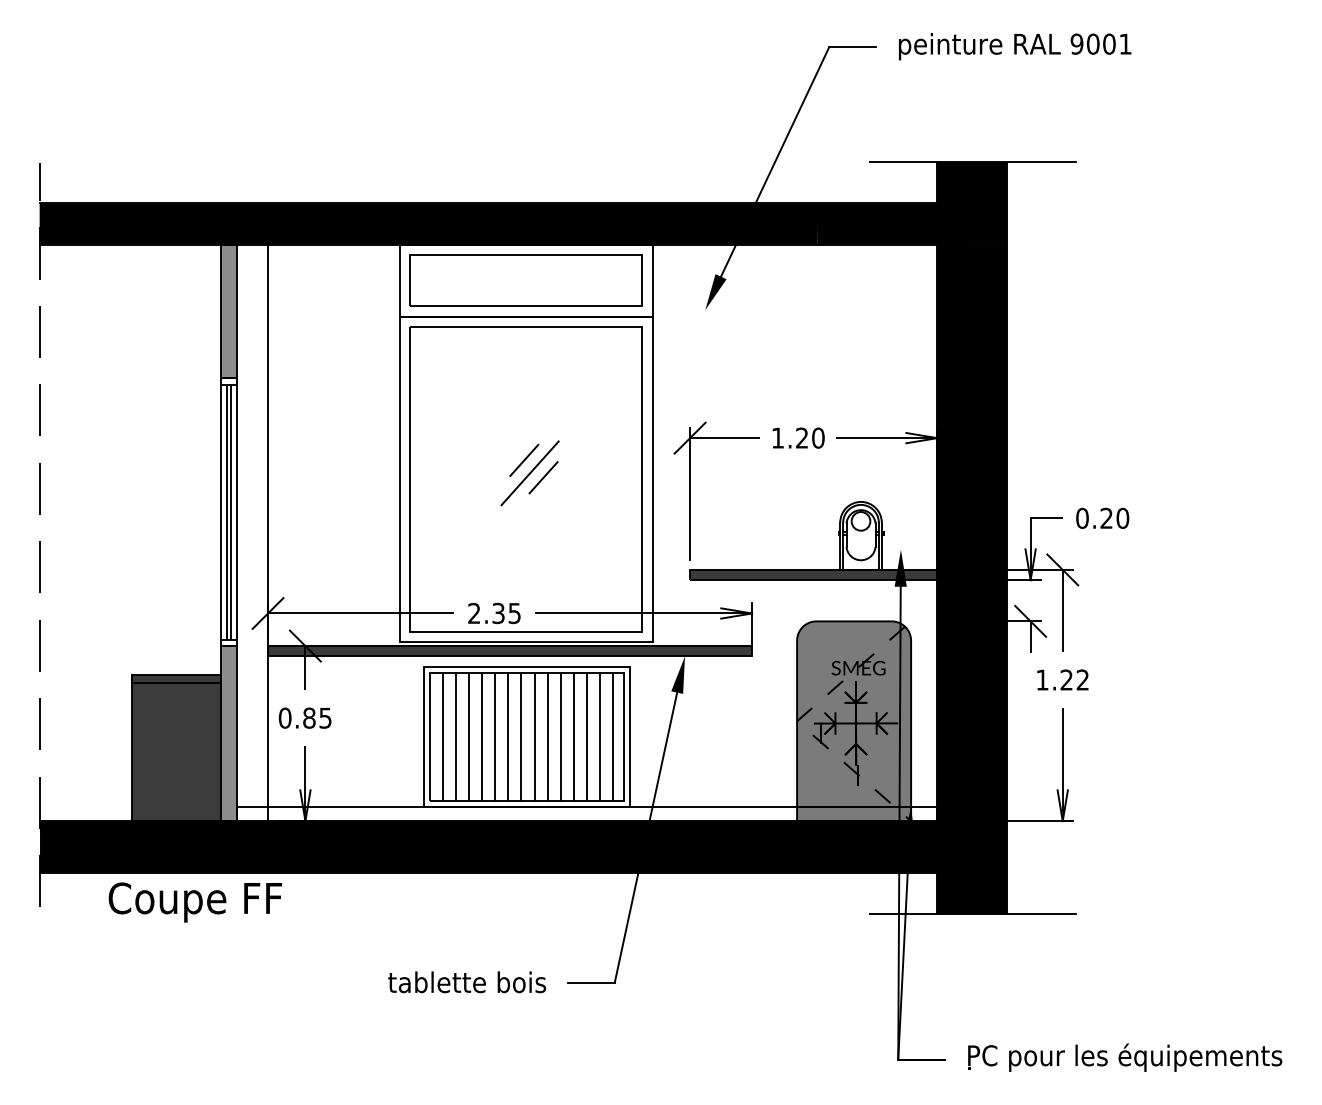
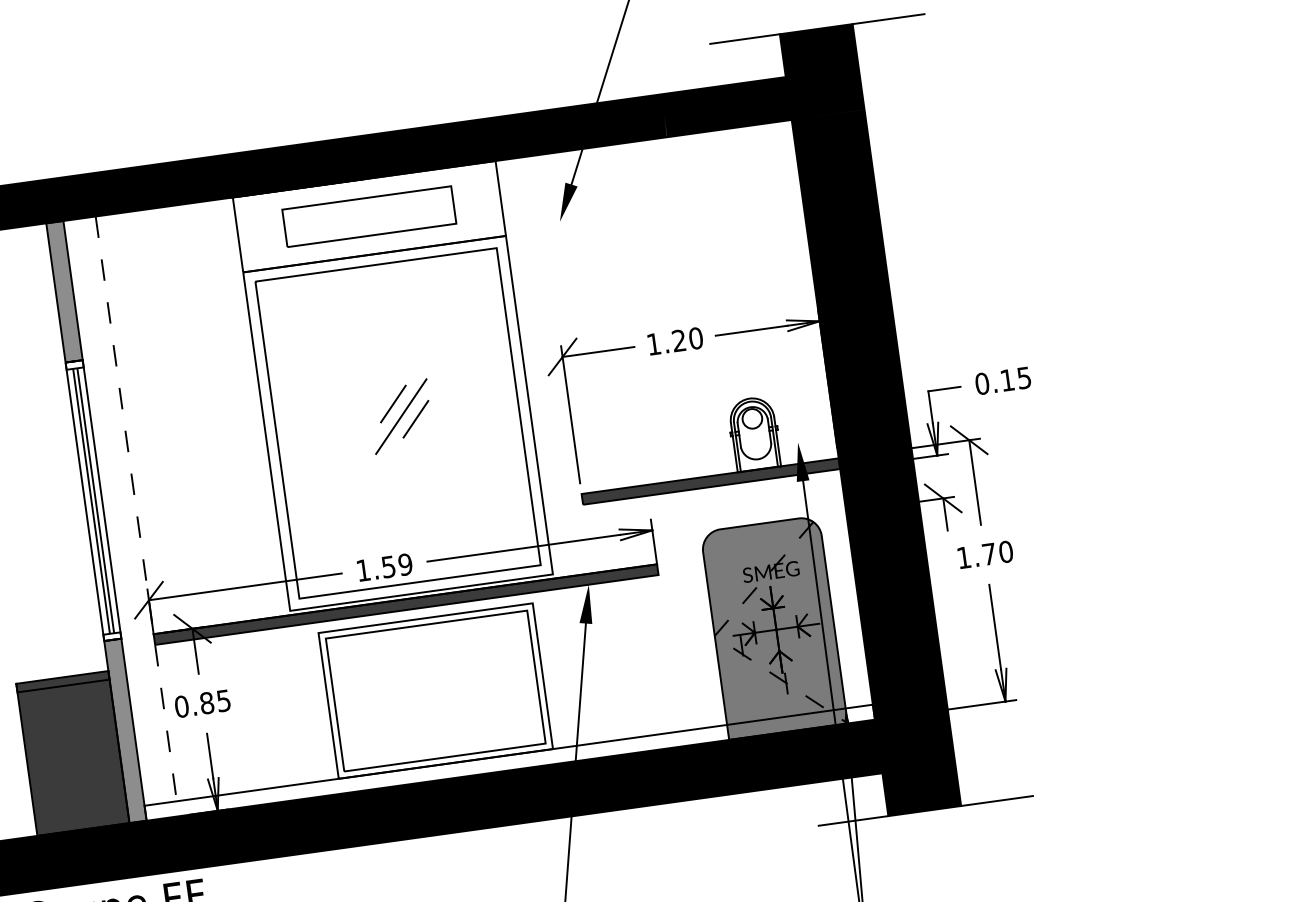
part: (525, 280) -> (368, 216), size x0.7
text: (1114, 518) -> (1015, 379), 0.20 -> 0.15
line: (268, 533) -> (137, 516), solid -> dashed
text: (494, 612) -> (384, 566), 2.35 -> 1.59
text: (1074, 679) -> (997, 552), 1.22 -> 1.70
hatch: (527, 736) -> (436, 690), removed

